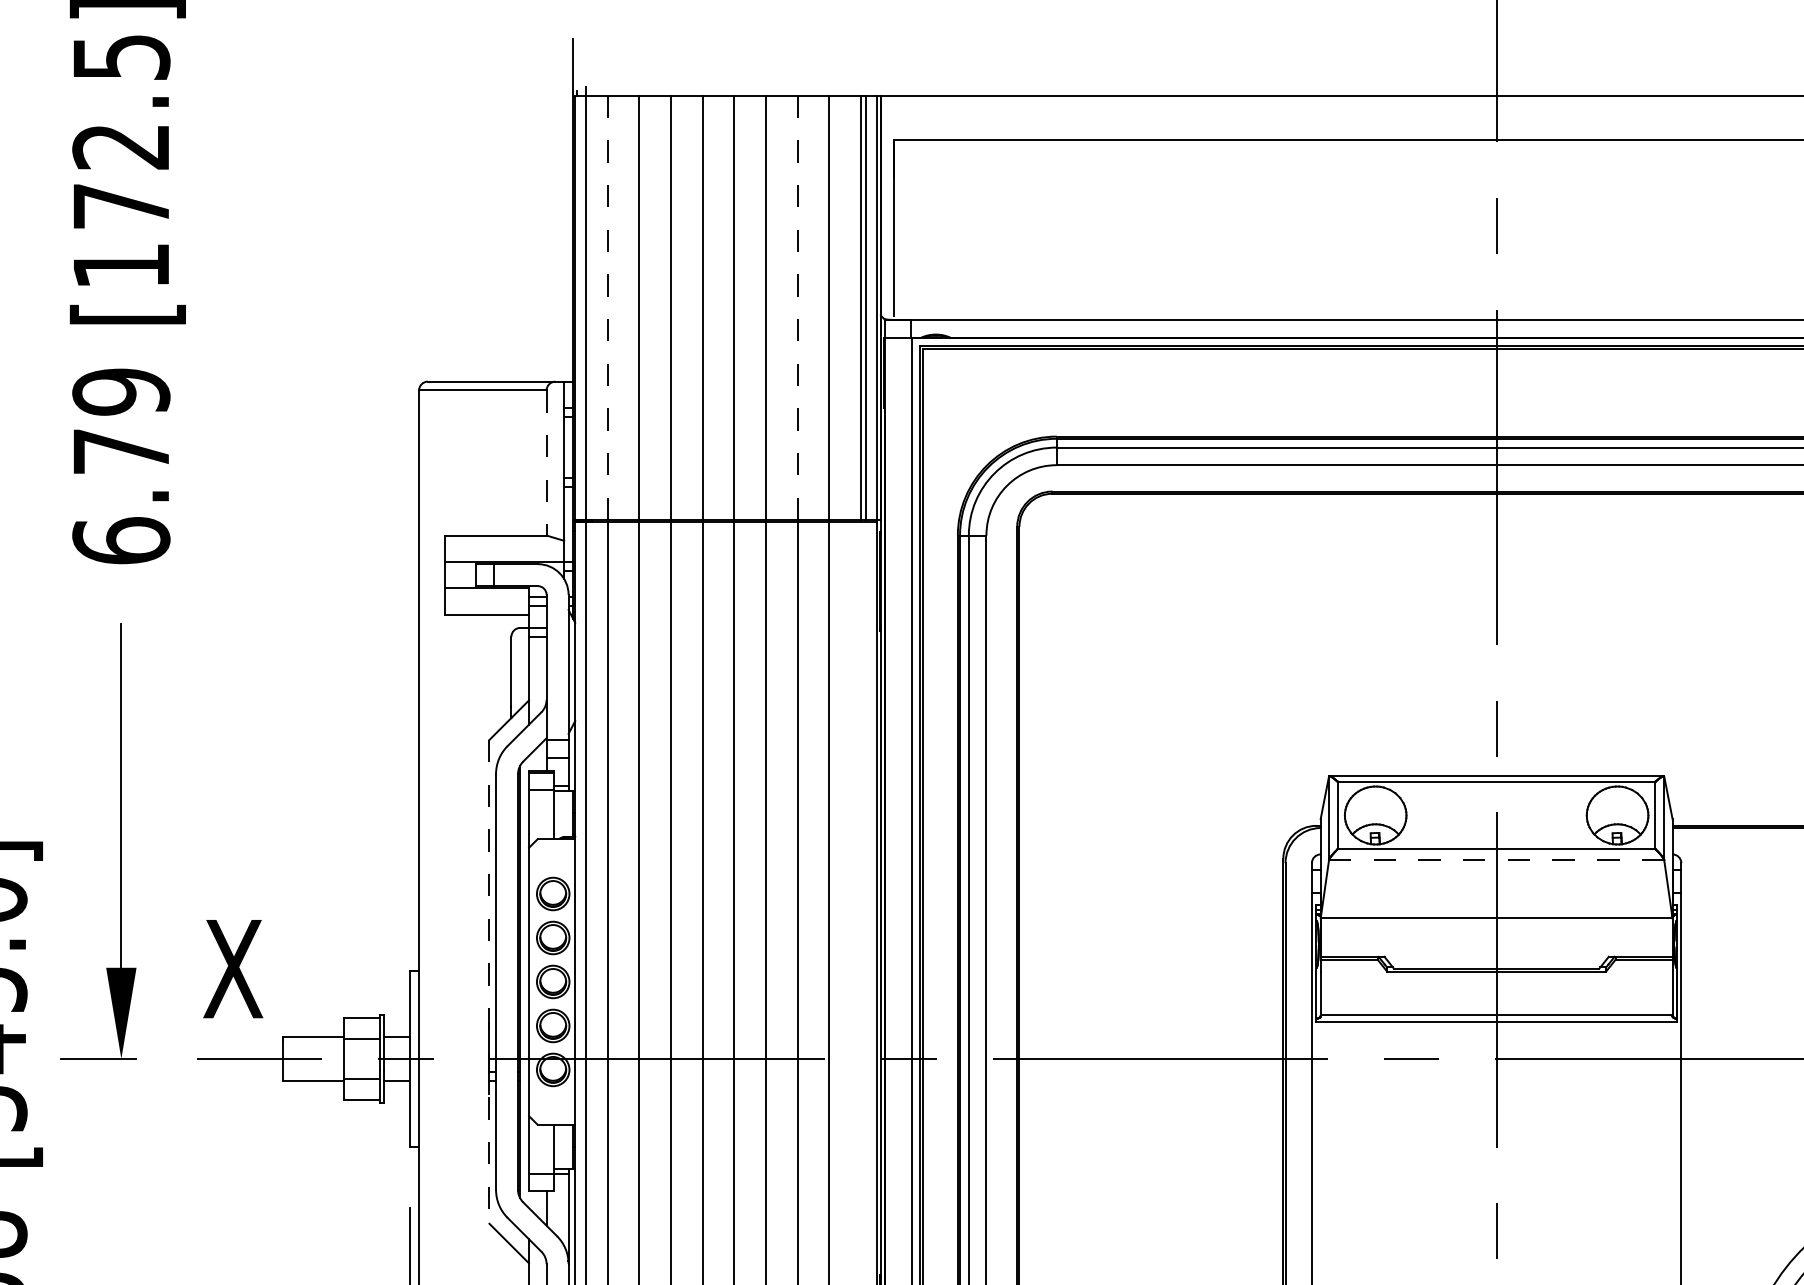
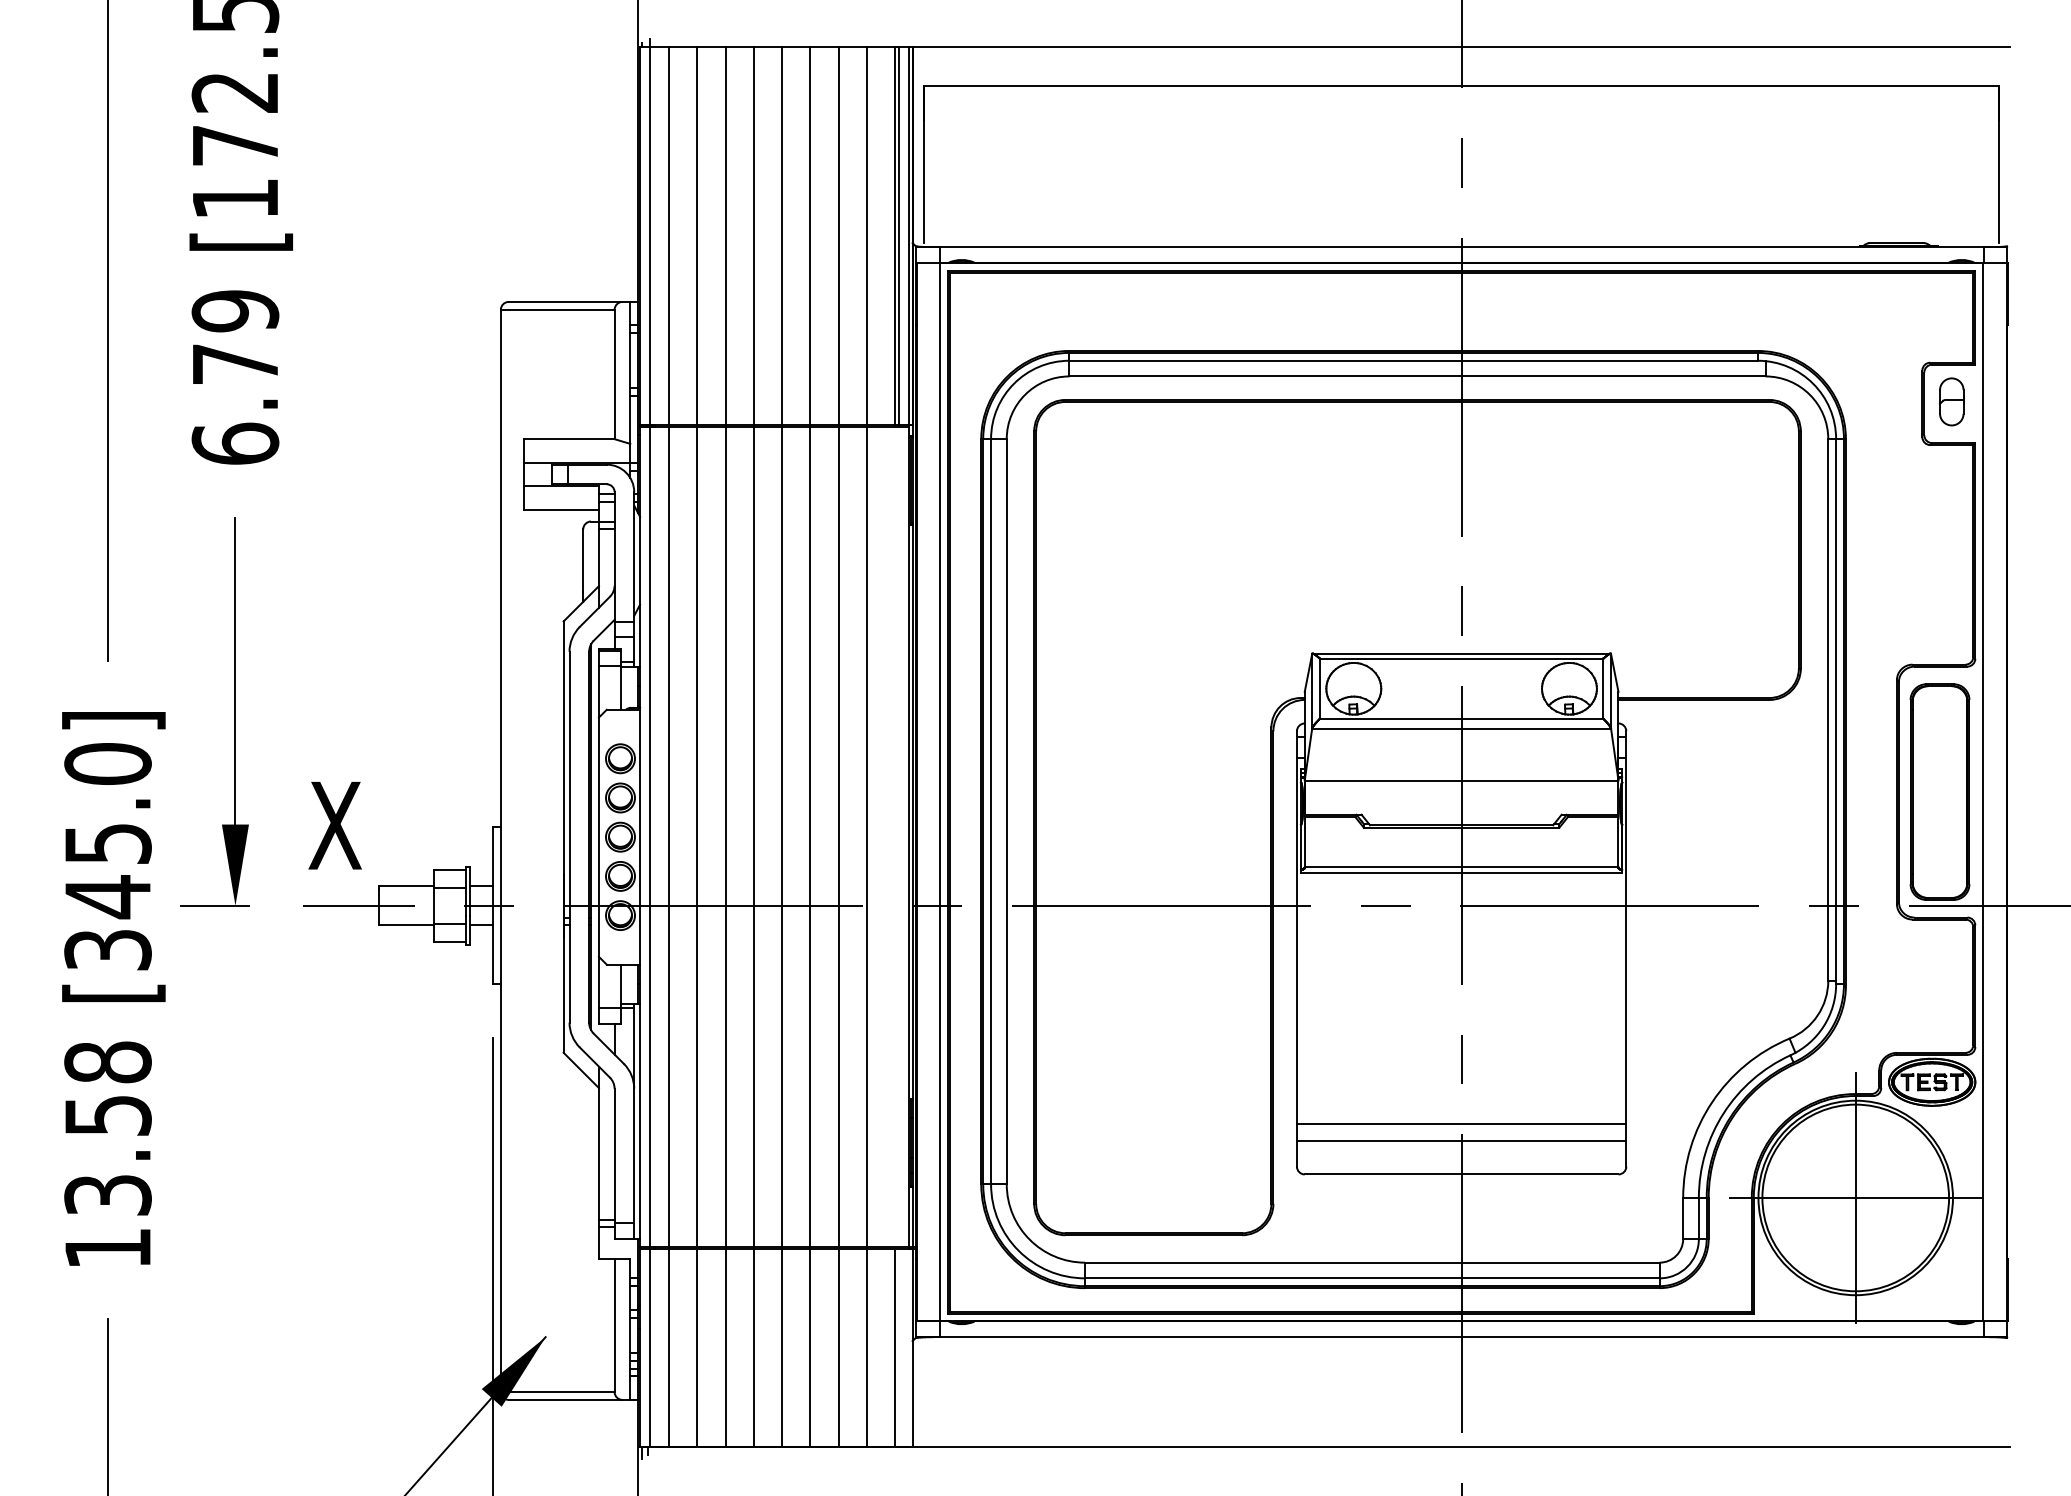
line: (608, 307) -> (669, 235), dashed -> solid
line: (797, 307) -> (838, 235), dashed -> solid
line: (546, 463) -> (614, 374), dashed -> solid
line: (1497, 860) -> (1462, 728), dashed -> solid
line: (489, 982) -> (563, 837), dashed -> solid

